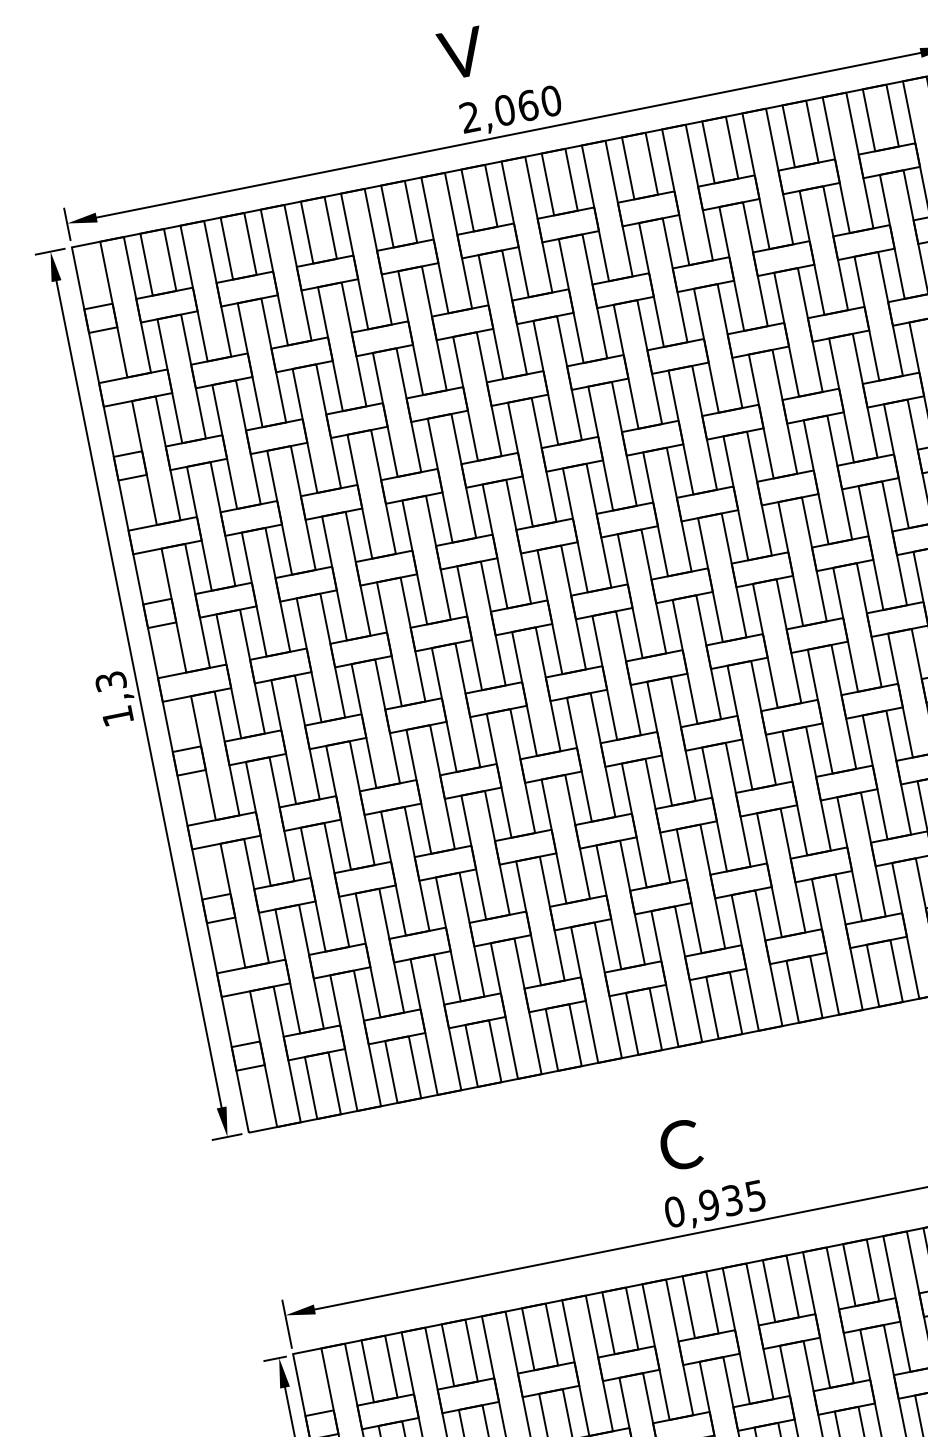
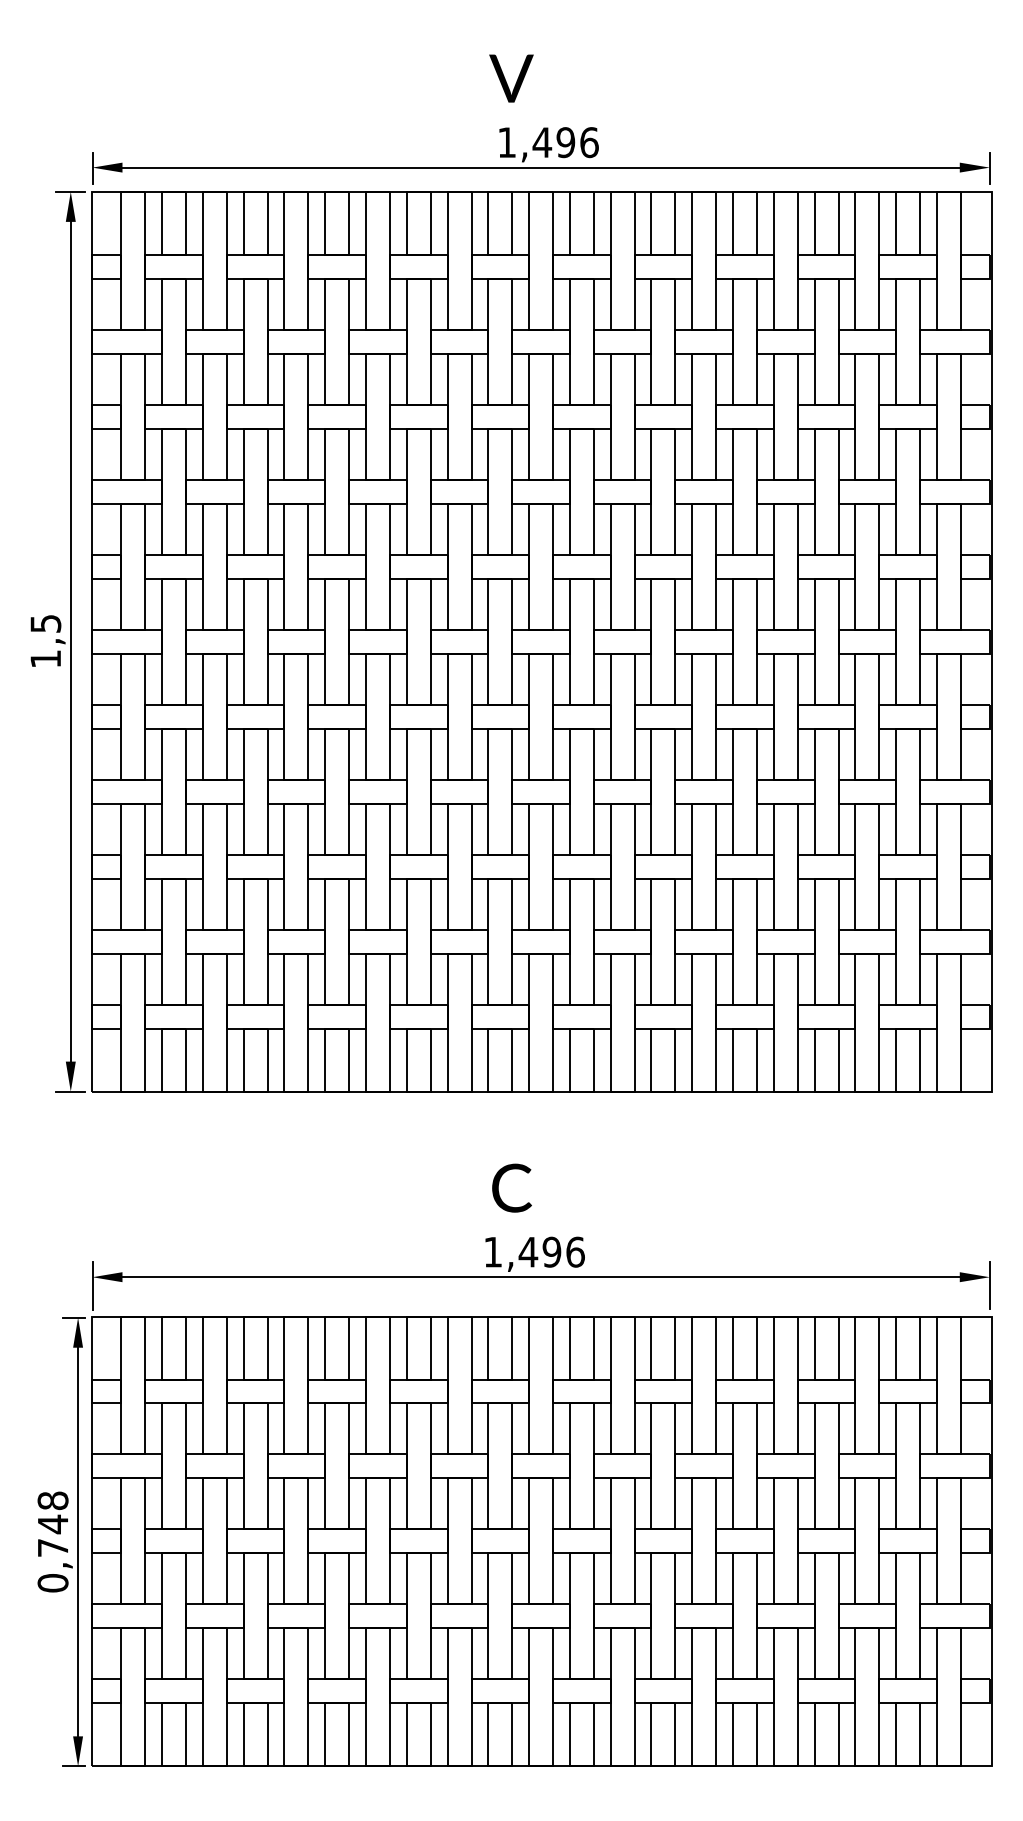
text: (510, 109) -> (548, 142), 2,060 -> 1,496
text: (110, 681) -> (45, 623), 1,3 -> 1,5
text: (715, 1203) -> (534, 1251), 0,935 -> 1,496

